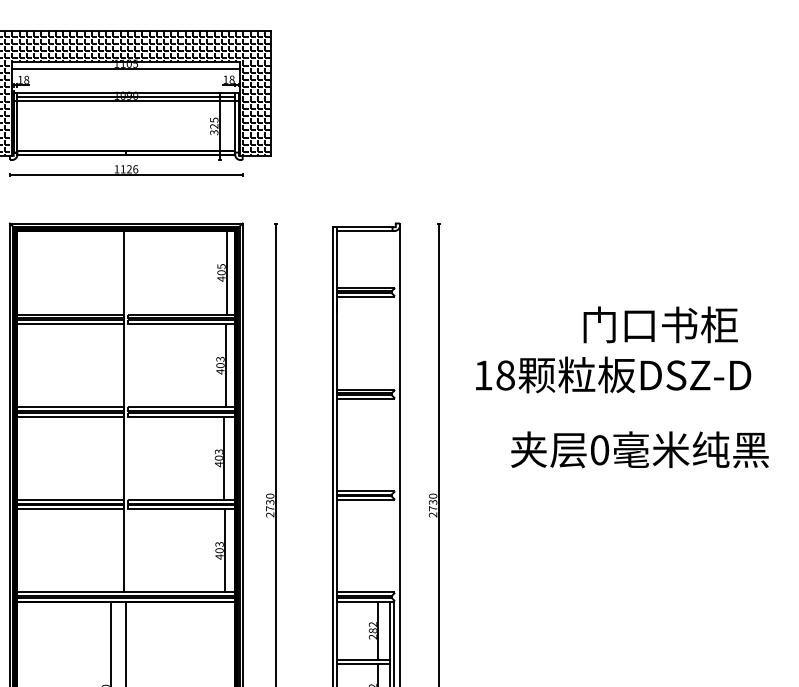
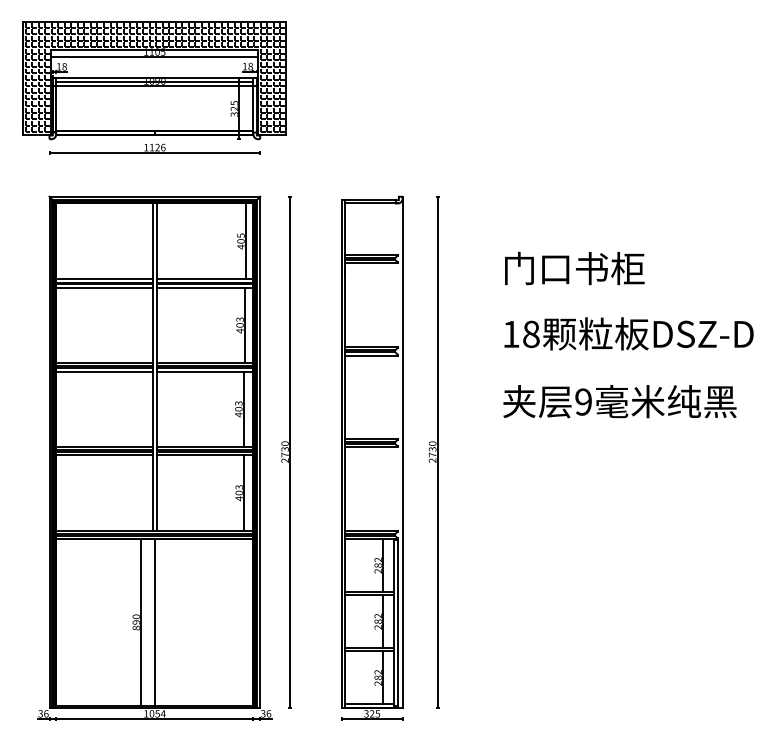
text: (660, 324) -> (574, 268), moved
text: (612, 374) -> (628, 333), moved
line: (128, 410) -> (156, 366), added
text: (599, 449) -> (583, 401), 0 -> 9

